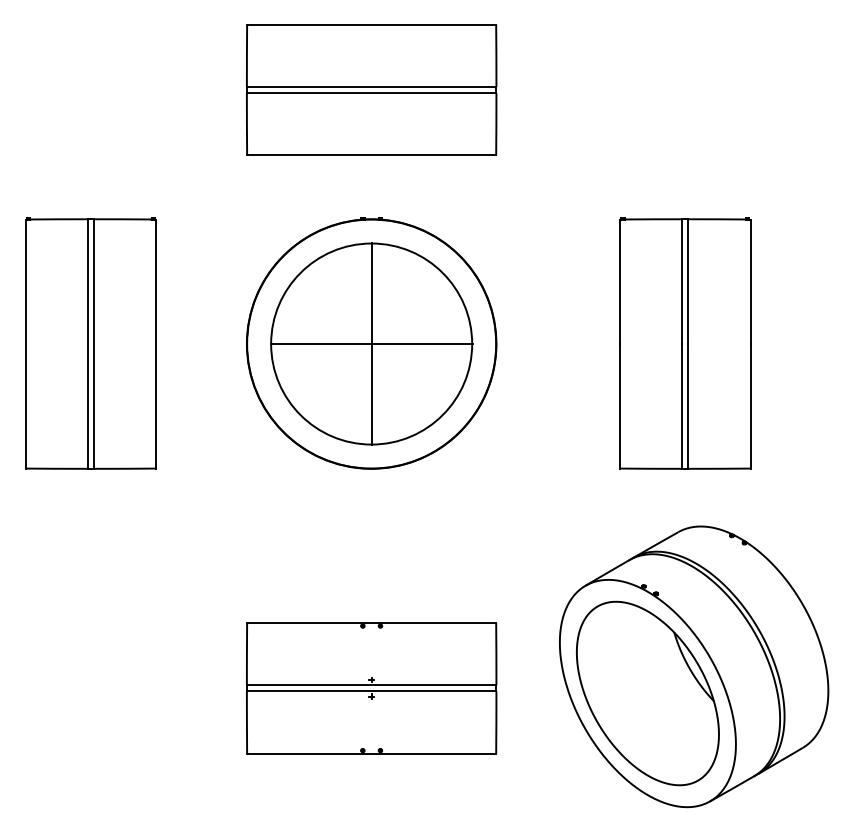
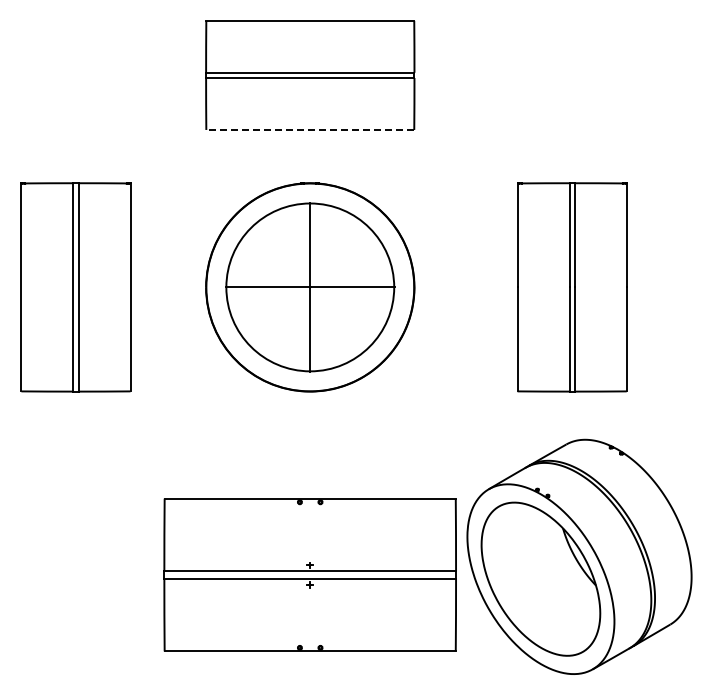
line: (371, 154) -> (310, 129), solid -> dashed
part: (371, 687) -> (310, 574), size x1.4

